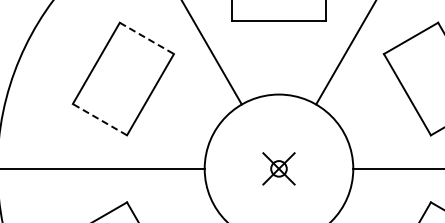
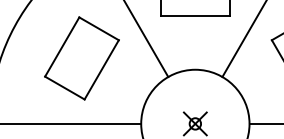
line: (147, 38) -> (99, 28), dashed -> solid
line: (99, 119) -> (64, 87), dashed -> solid

